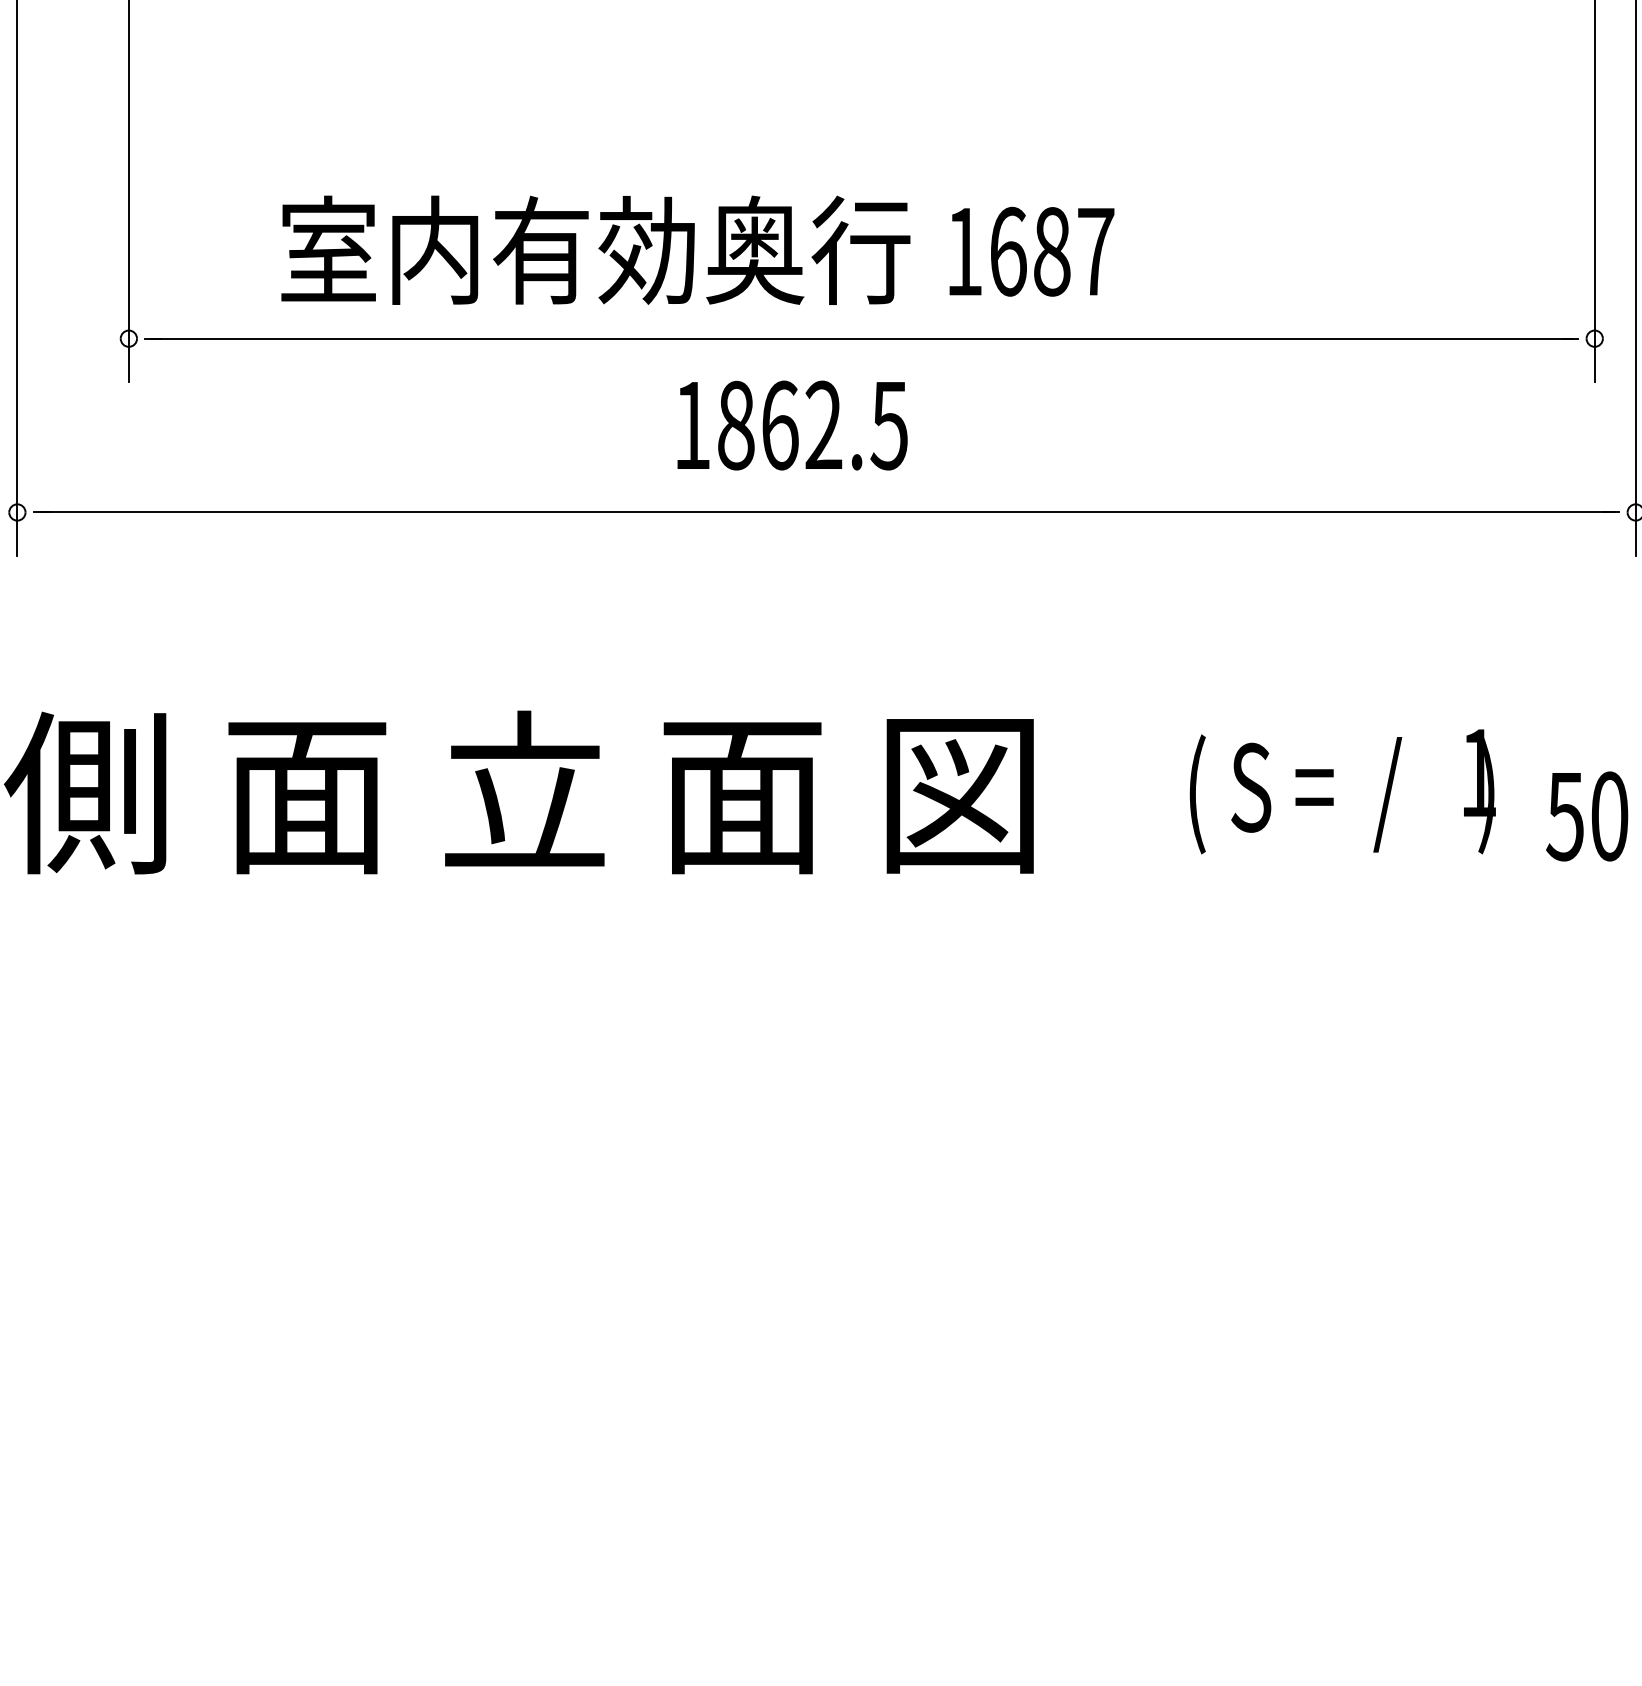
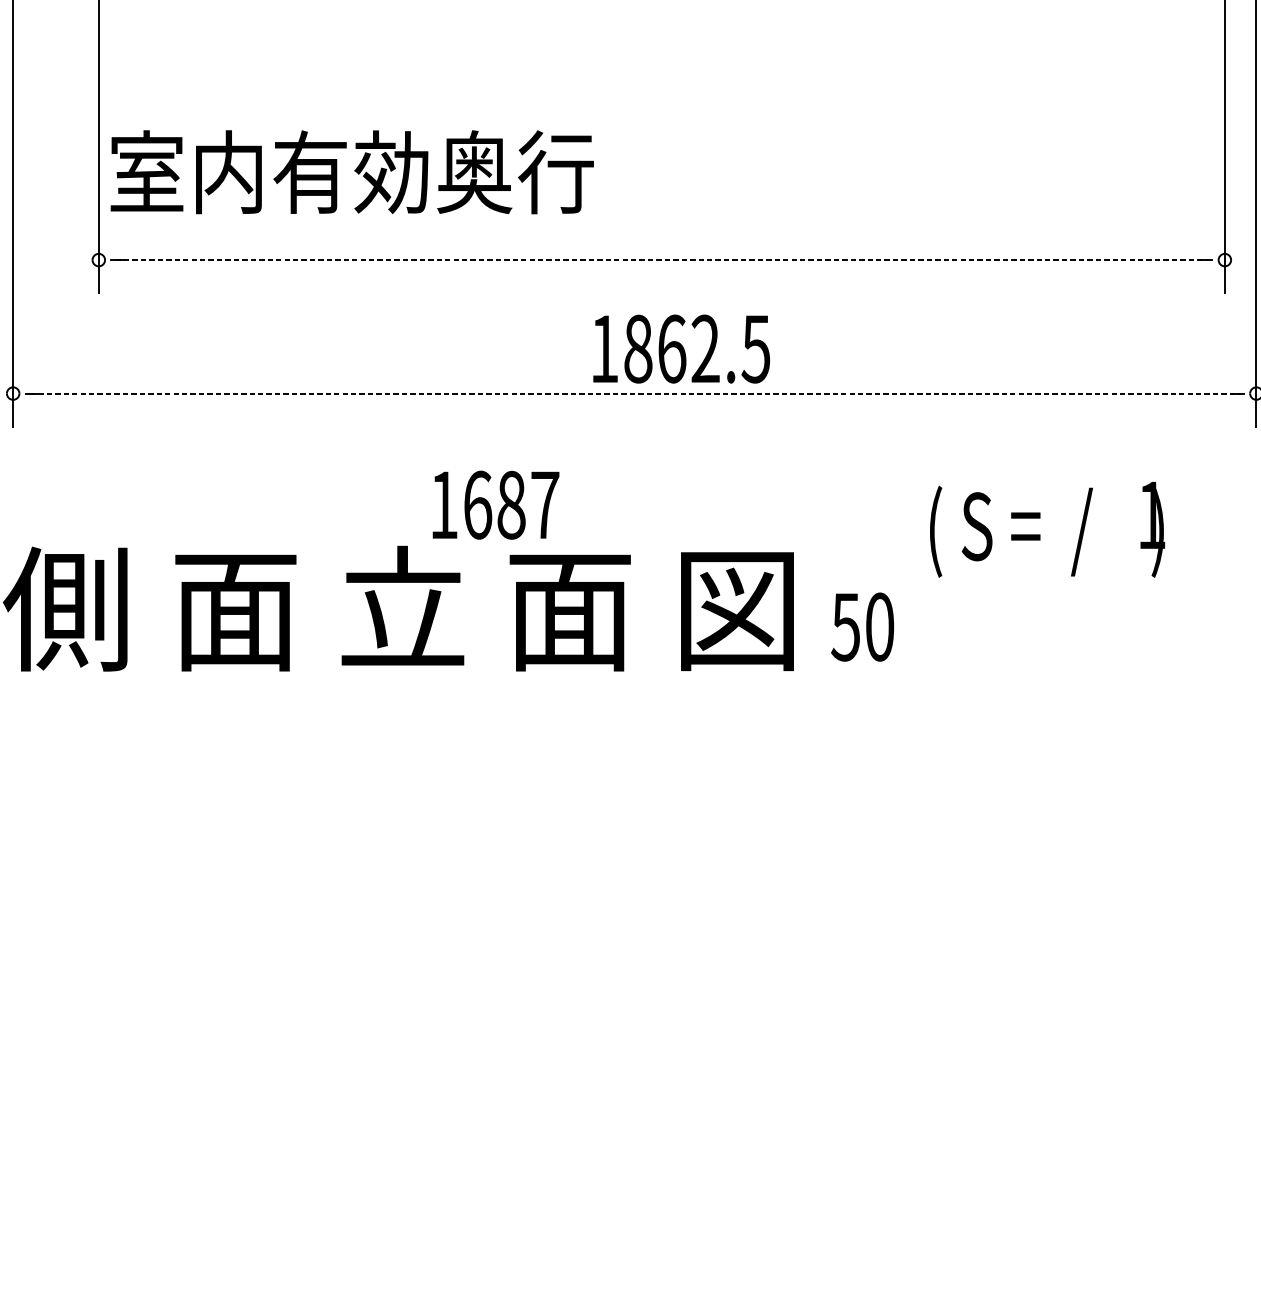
text: (595, 249) -> (352, 171), moved
text: (1031, 251) -> (495, 504), moved
line: (862, 338) -> (662, 259), solid -> dashed
text: (792, 425) -> (681, 349), moved
line: (827, 512) -> (635, 393), solid -> dashed
text: (1342, 791) -> (1047, 529), moved
text: (1587, 816) -> (862, 627), moved

